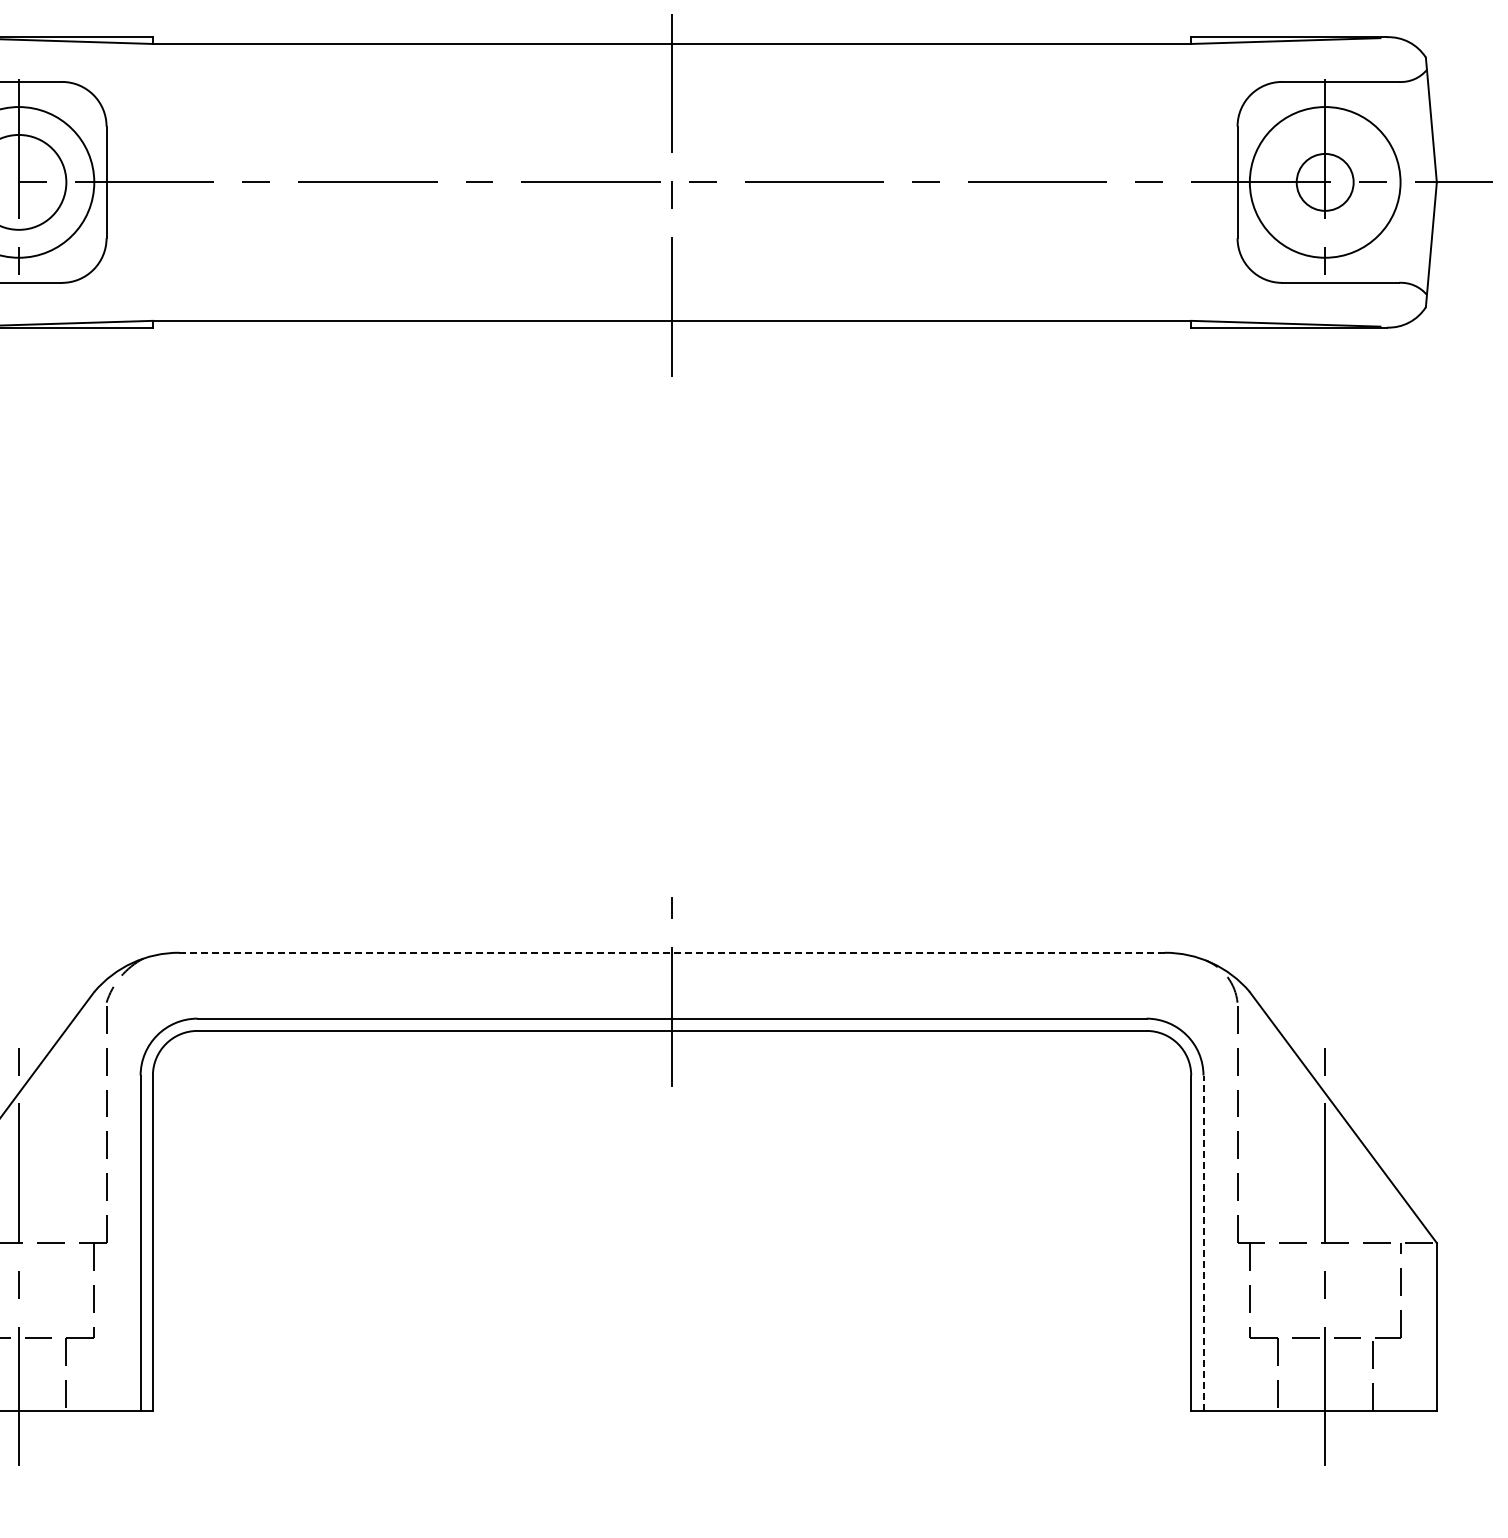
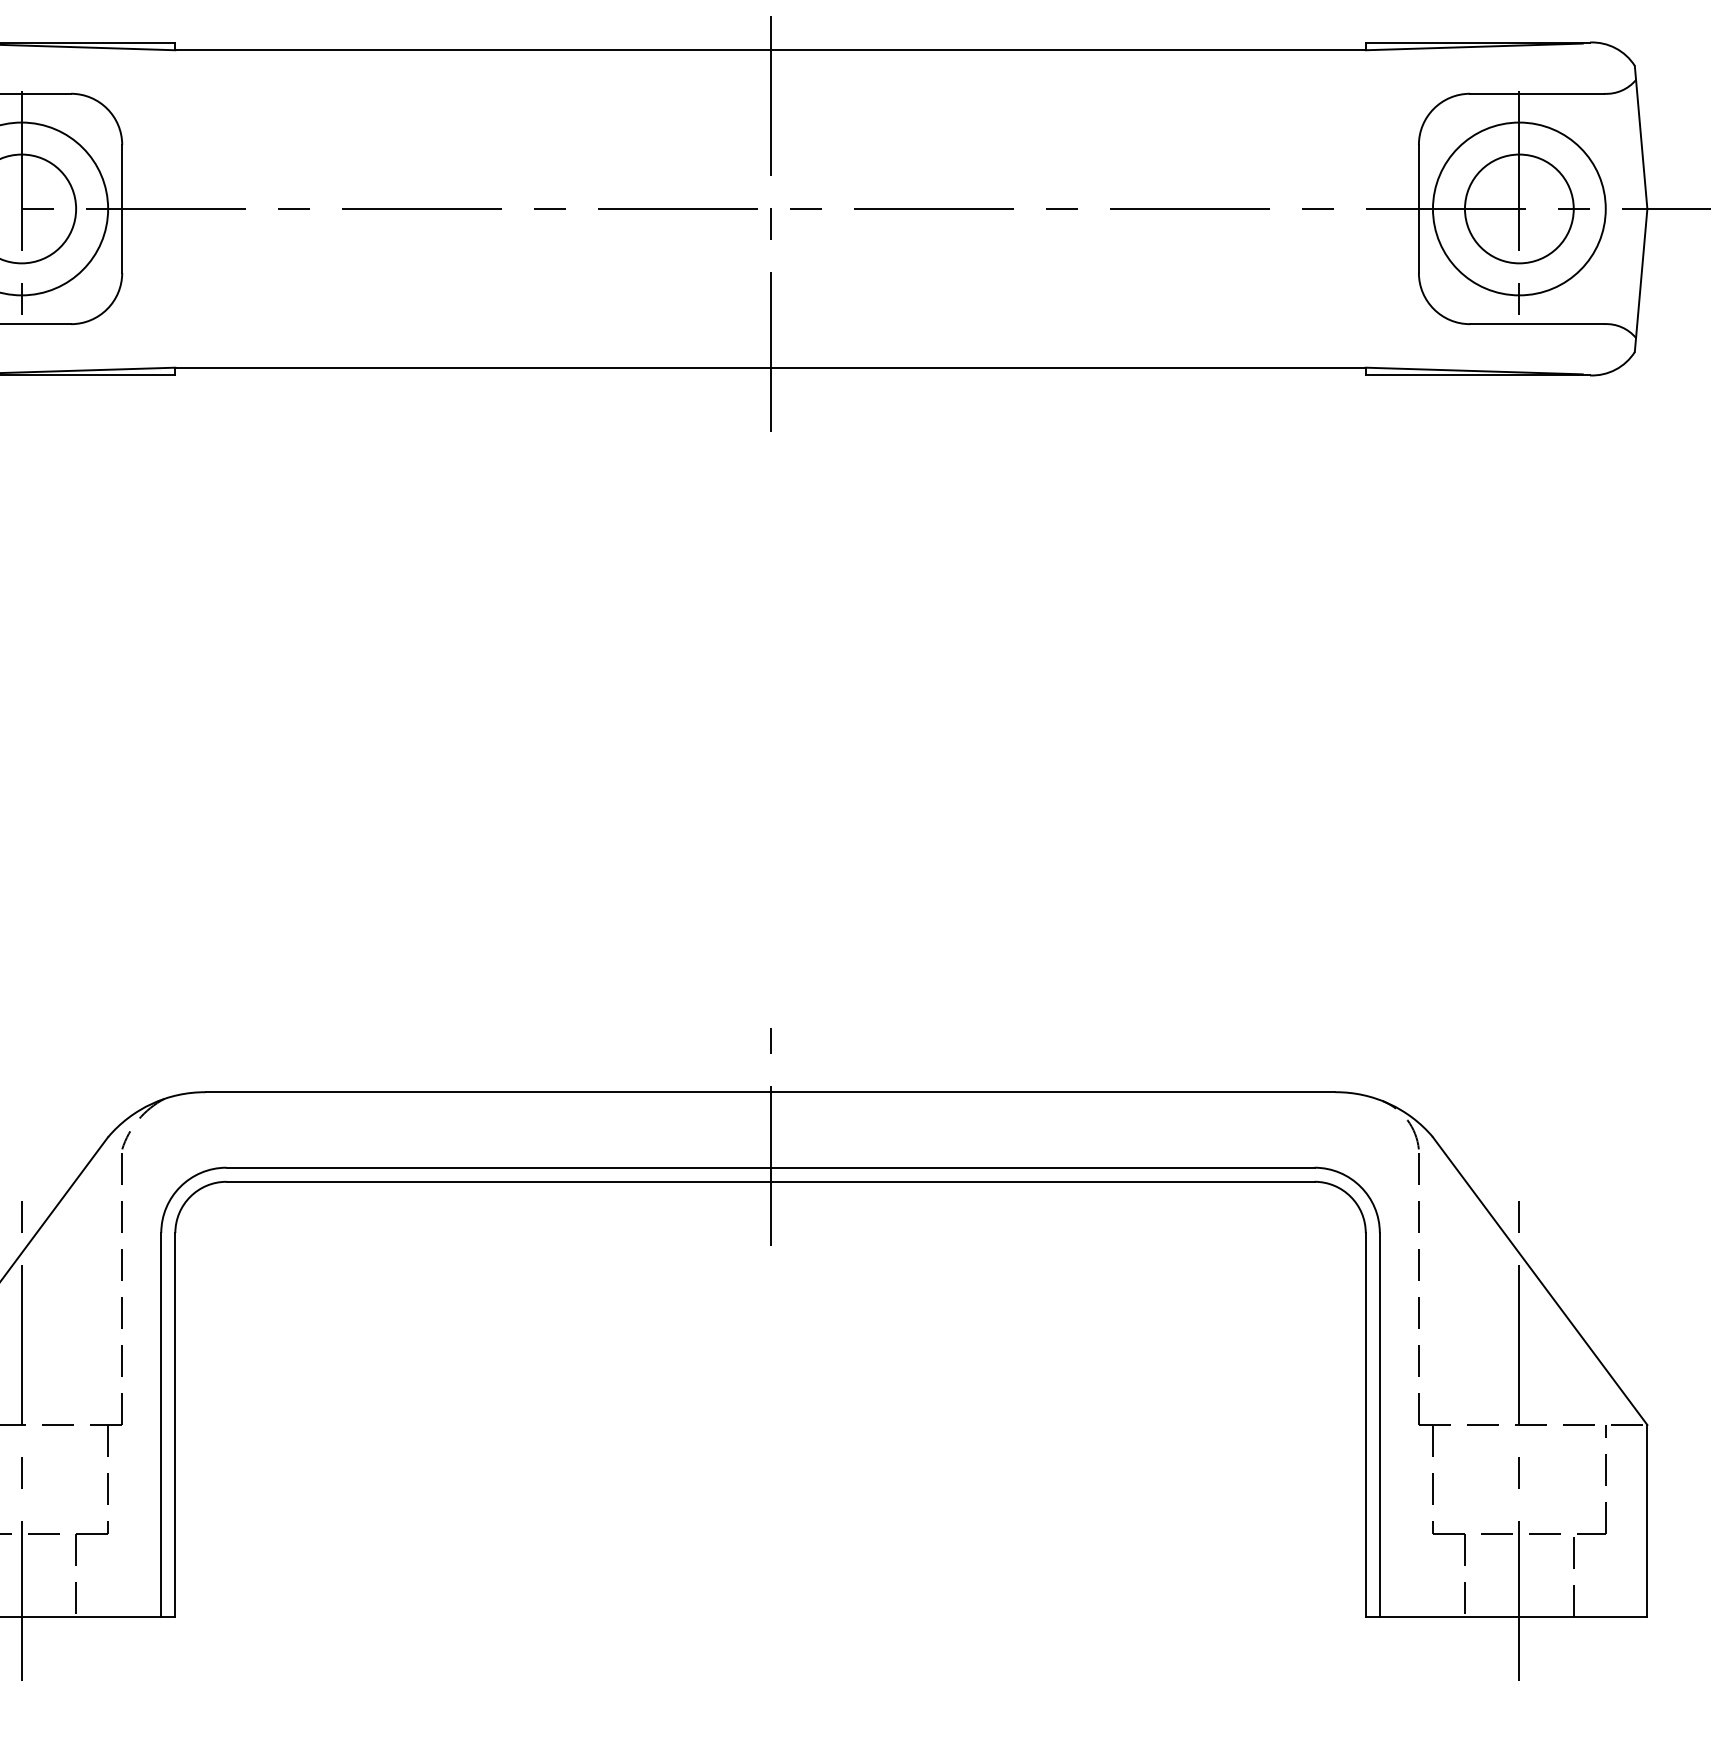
circle: (1324, 181) -> (1518, 207), size x1.67
line: (672, 952) -> (771, 1091), dashed -> solid
line: (1203, 1242) -> (1379, 1424), dashed -> solid

